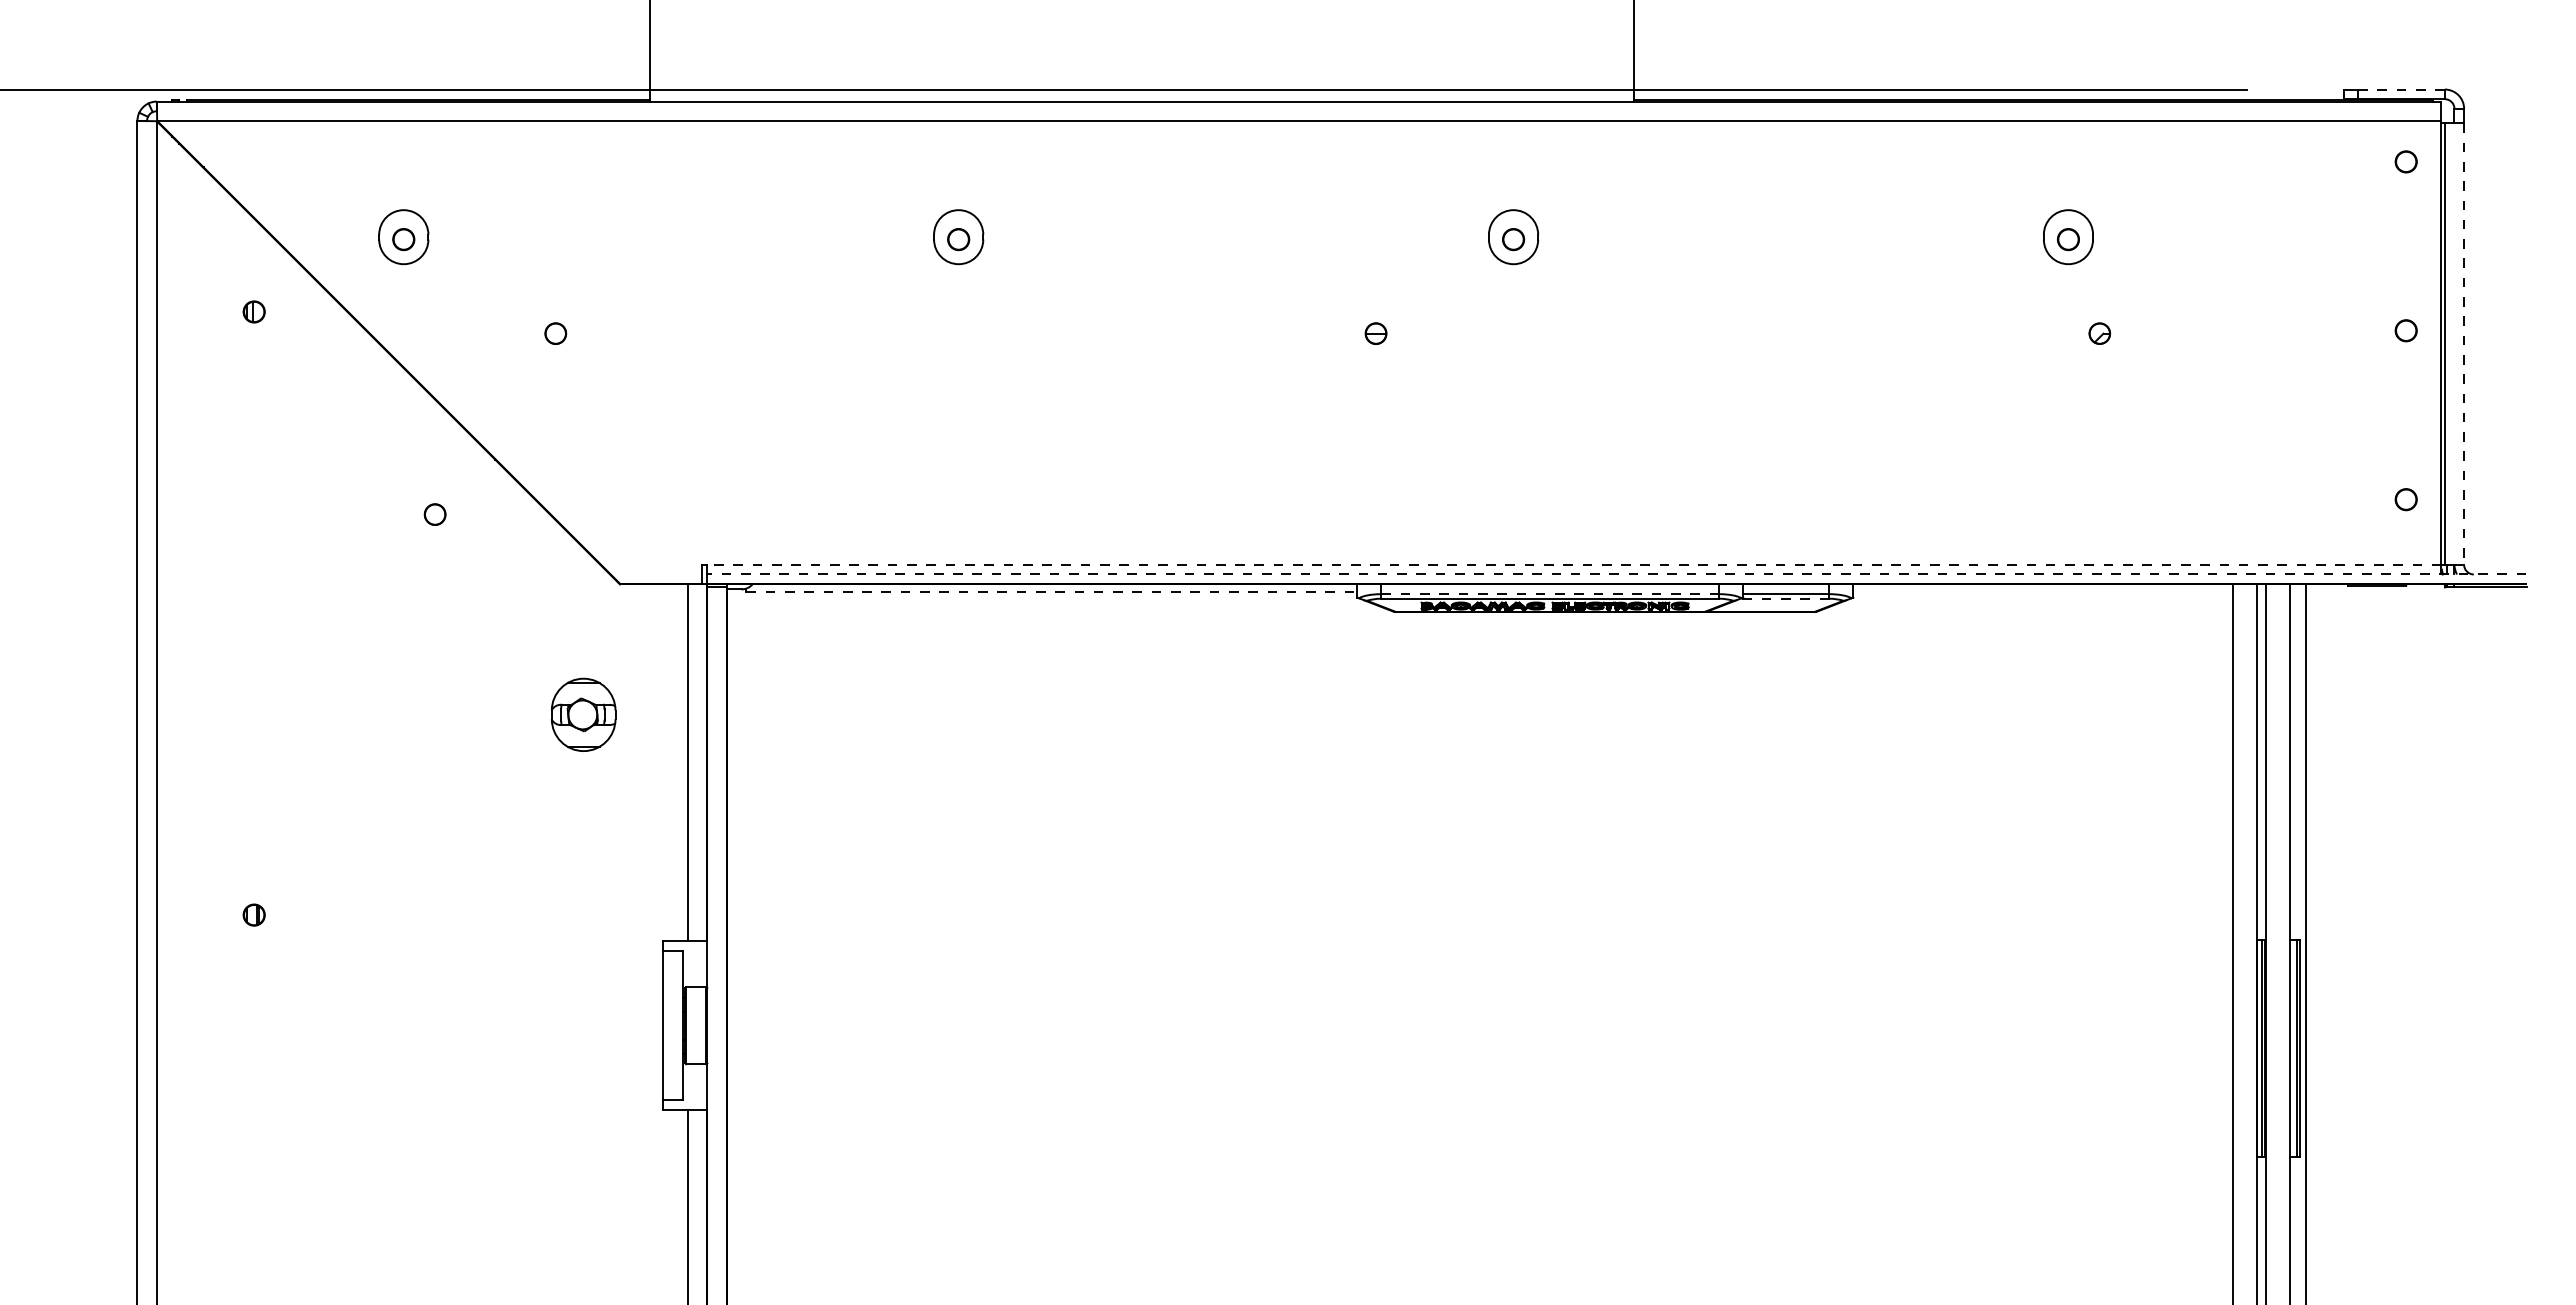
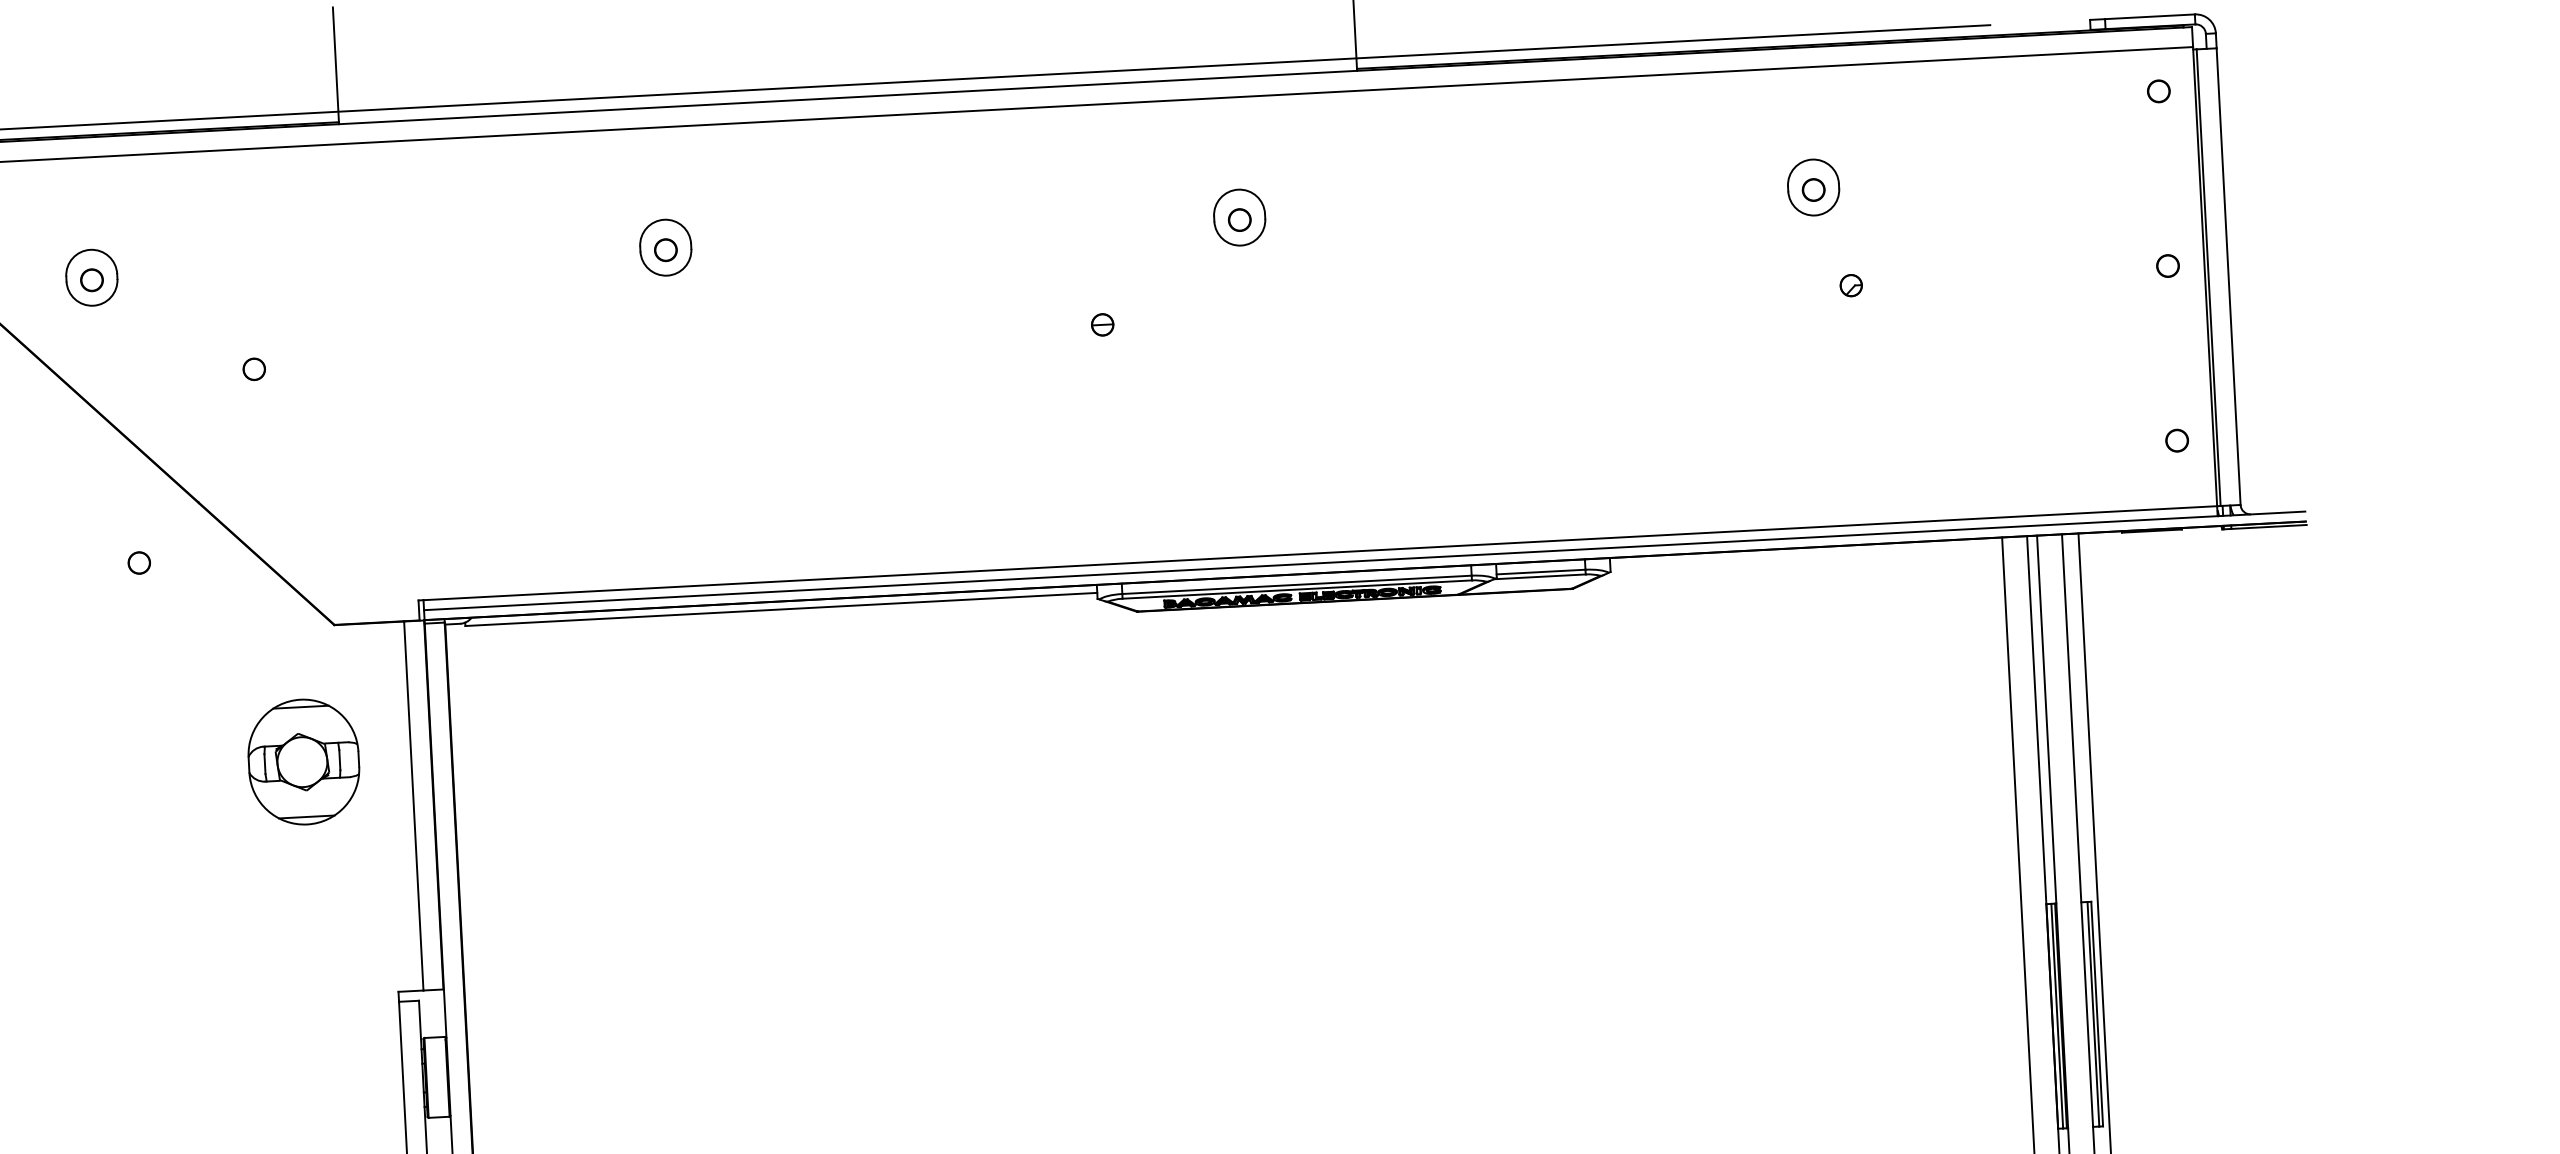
line: (2401, 89) -> (2150, 16), dashed -> solid
line: (2464, 344) -> (2229, 277), dashed -> solid
line: (1573, 564) -> (1319, 552), dashed -> solid
line: (1616, 574) -> (1364, 560), dashed -> solid
line: (1052, 591) -> (782, 609), dashed -> solid
line: (1550, 594) -> (1297, 585), dashed -> solid
line: (1784, 598) -> (1539, 576), dashed -> solid
part: (583, 714) -> (303, 761), size x1.67

